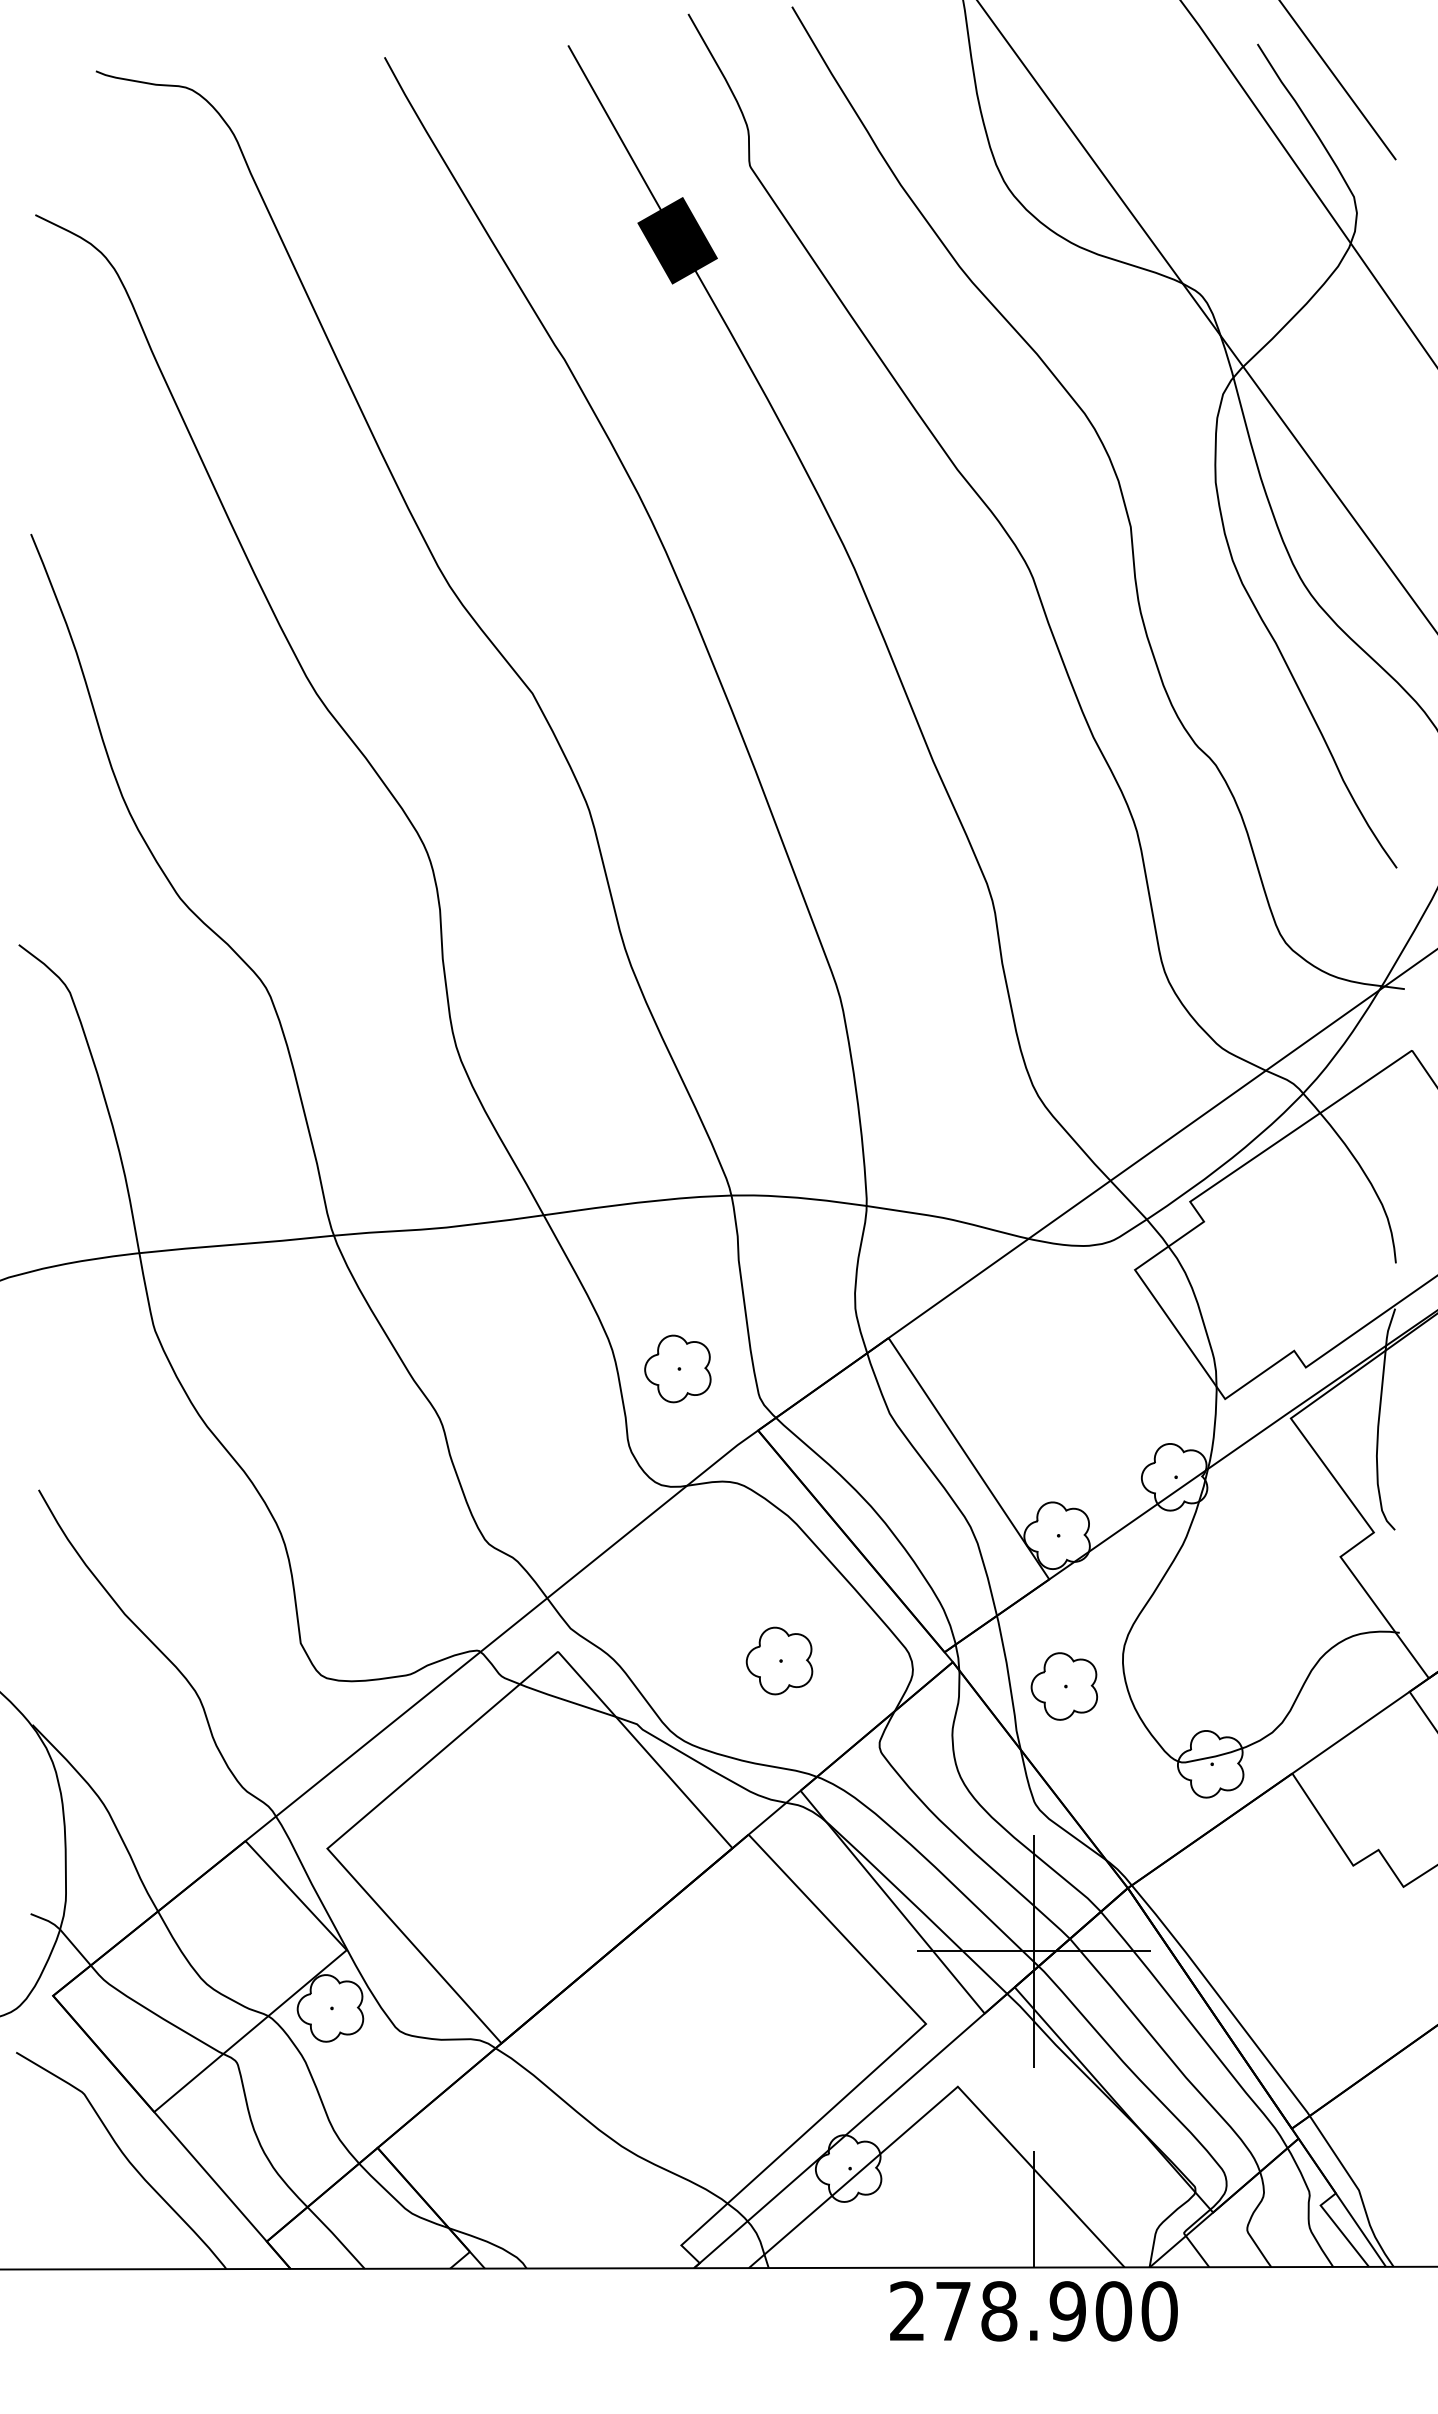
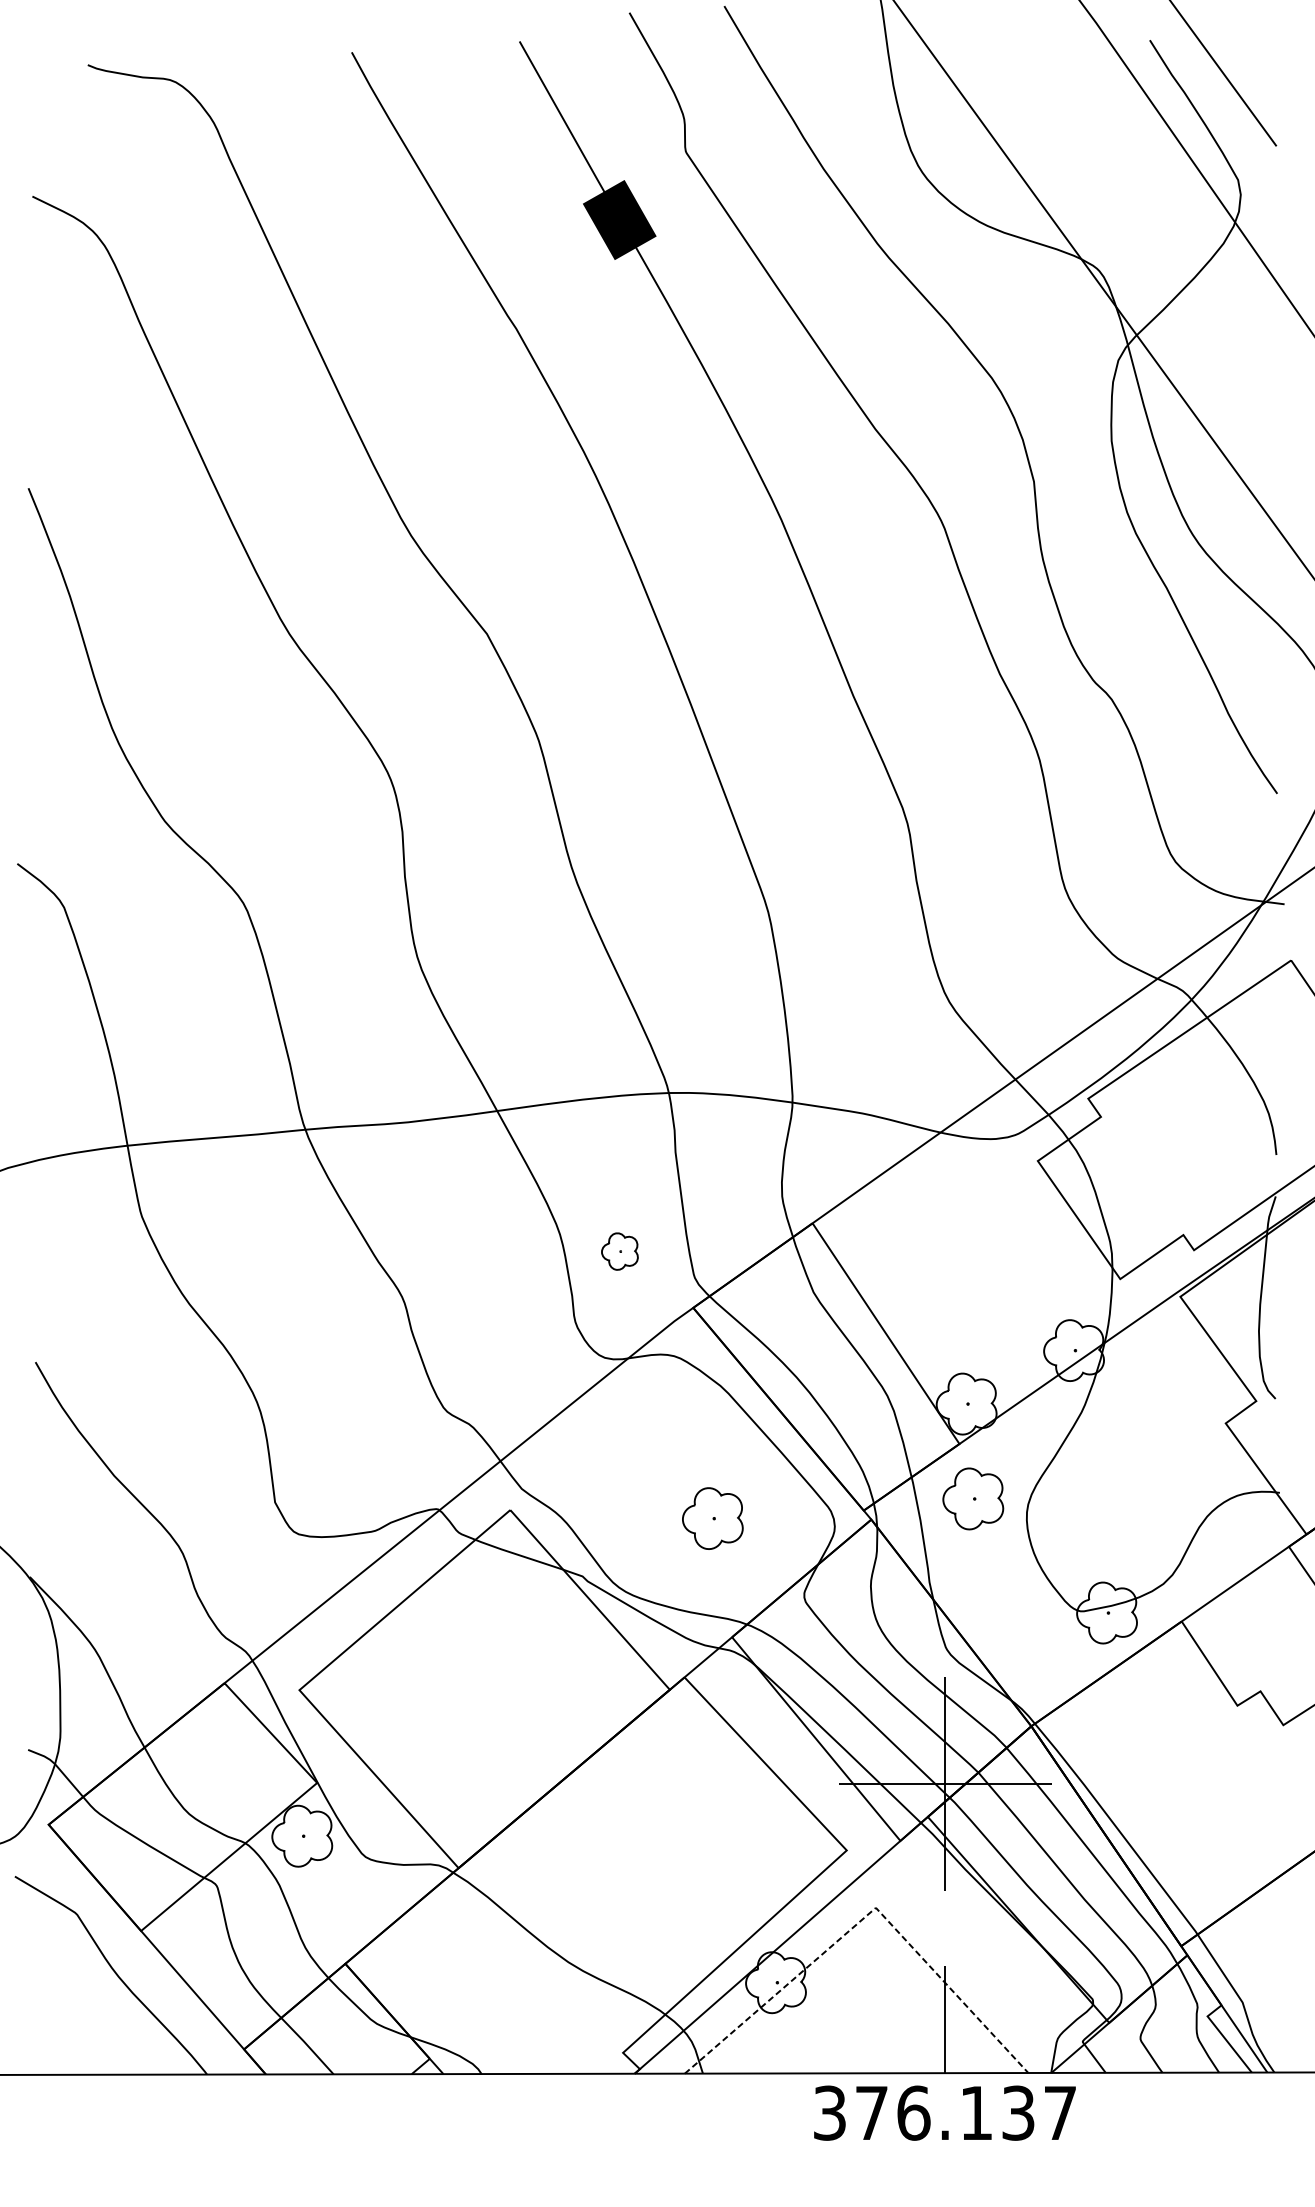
part: (677, 1368) -> (619, 1251), size x0.6
part: (1063, 1686) -> (972, 1498), moved
line: (946, 2096) -> (865, 1916), solid -> dashed
text: (1033, 2311) -> (945, 2113), 278.900 -> 376.137

